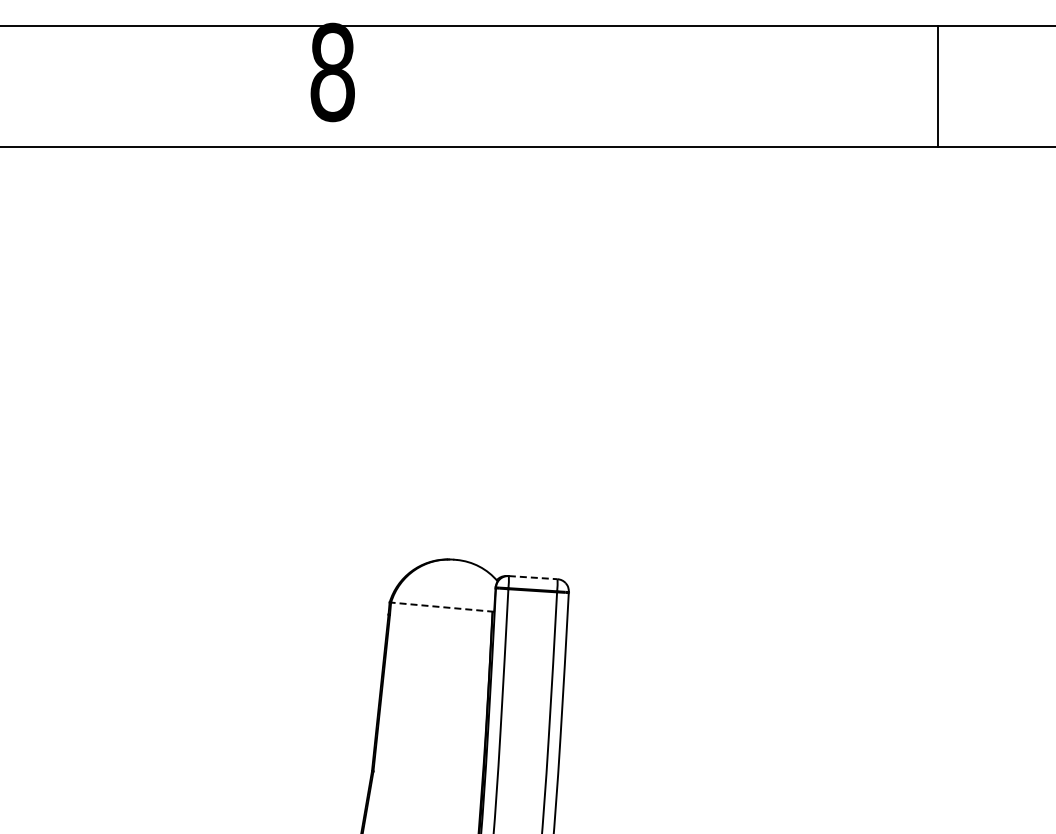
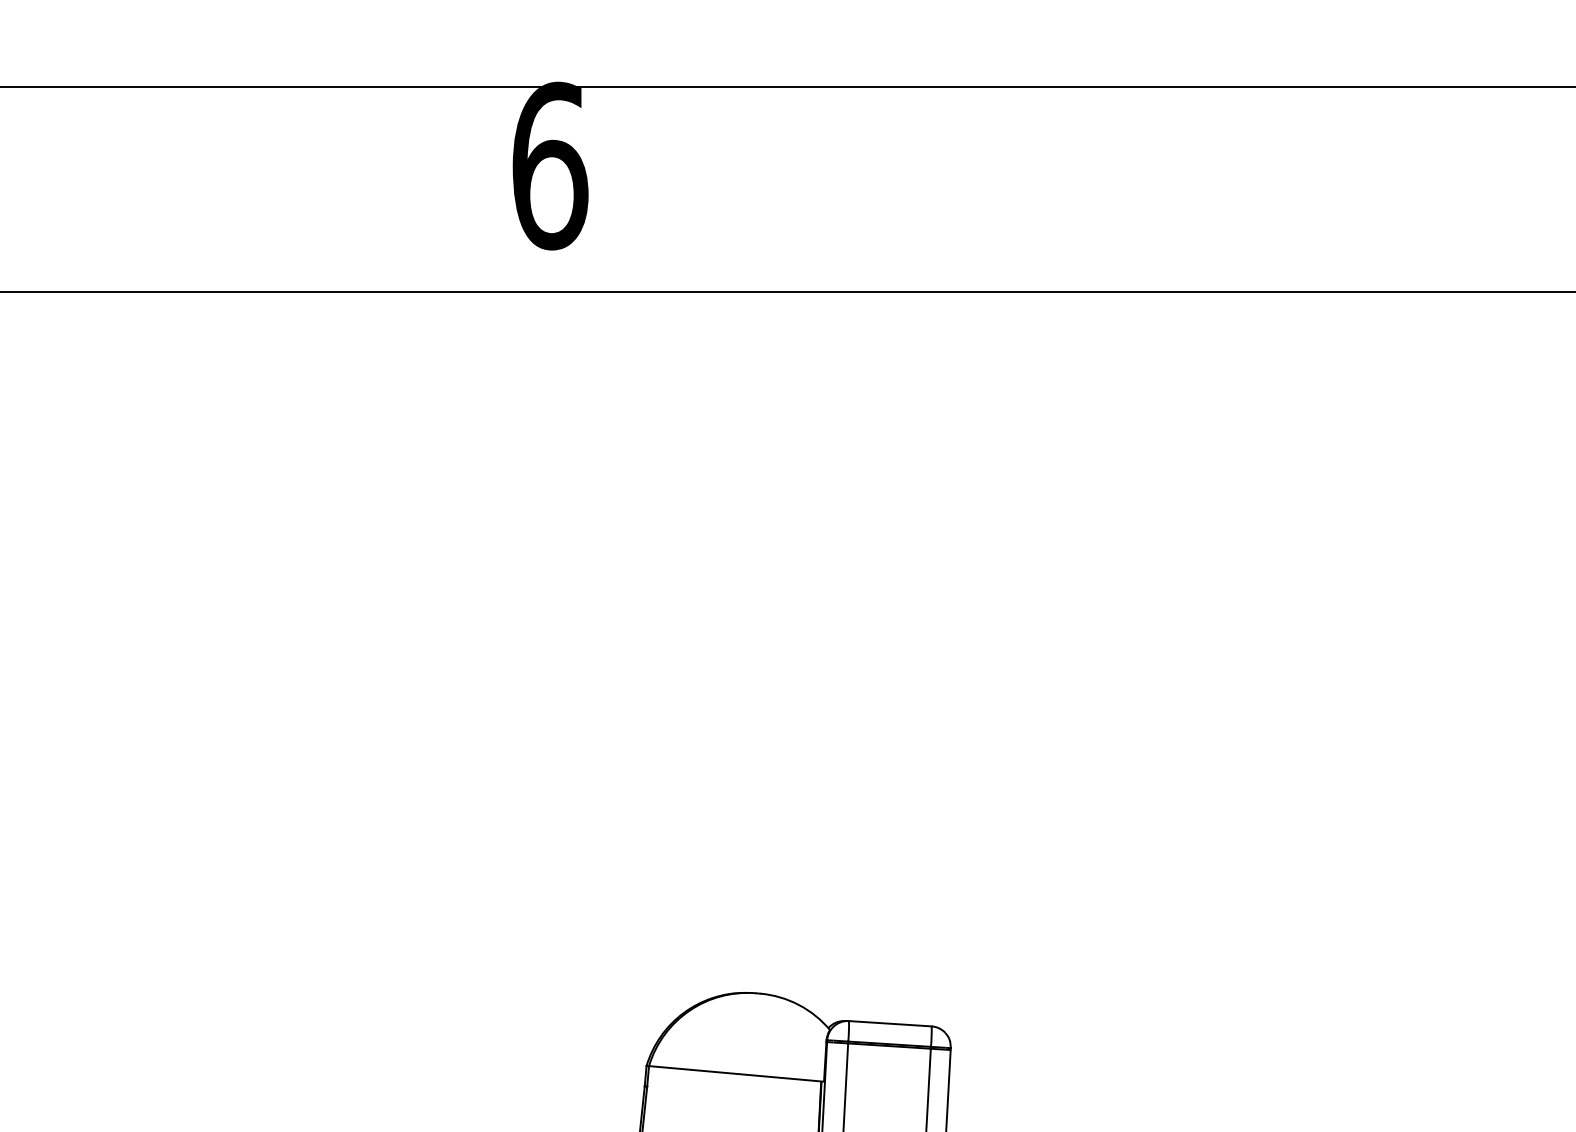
text: (332, 72) -> (549, 166), 8 -> 6
line: (533, 577) -> (890, 1023), dashed -> solid
line: (442, 607) -> (736, 1074), dashed -> solid

